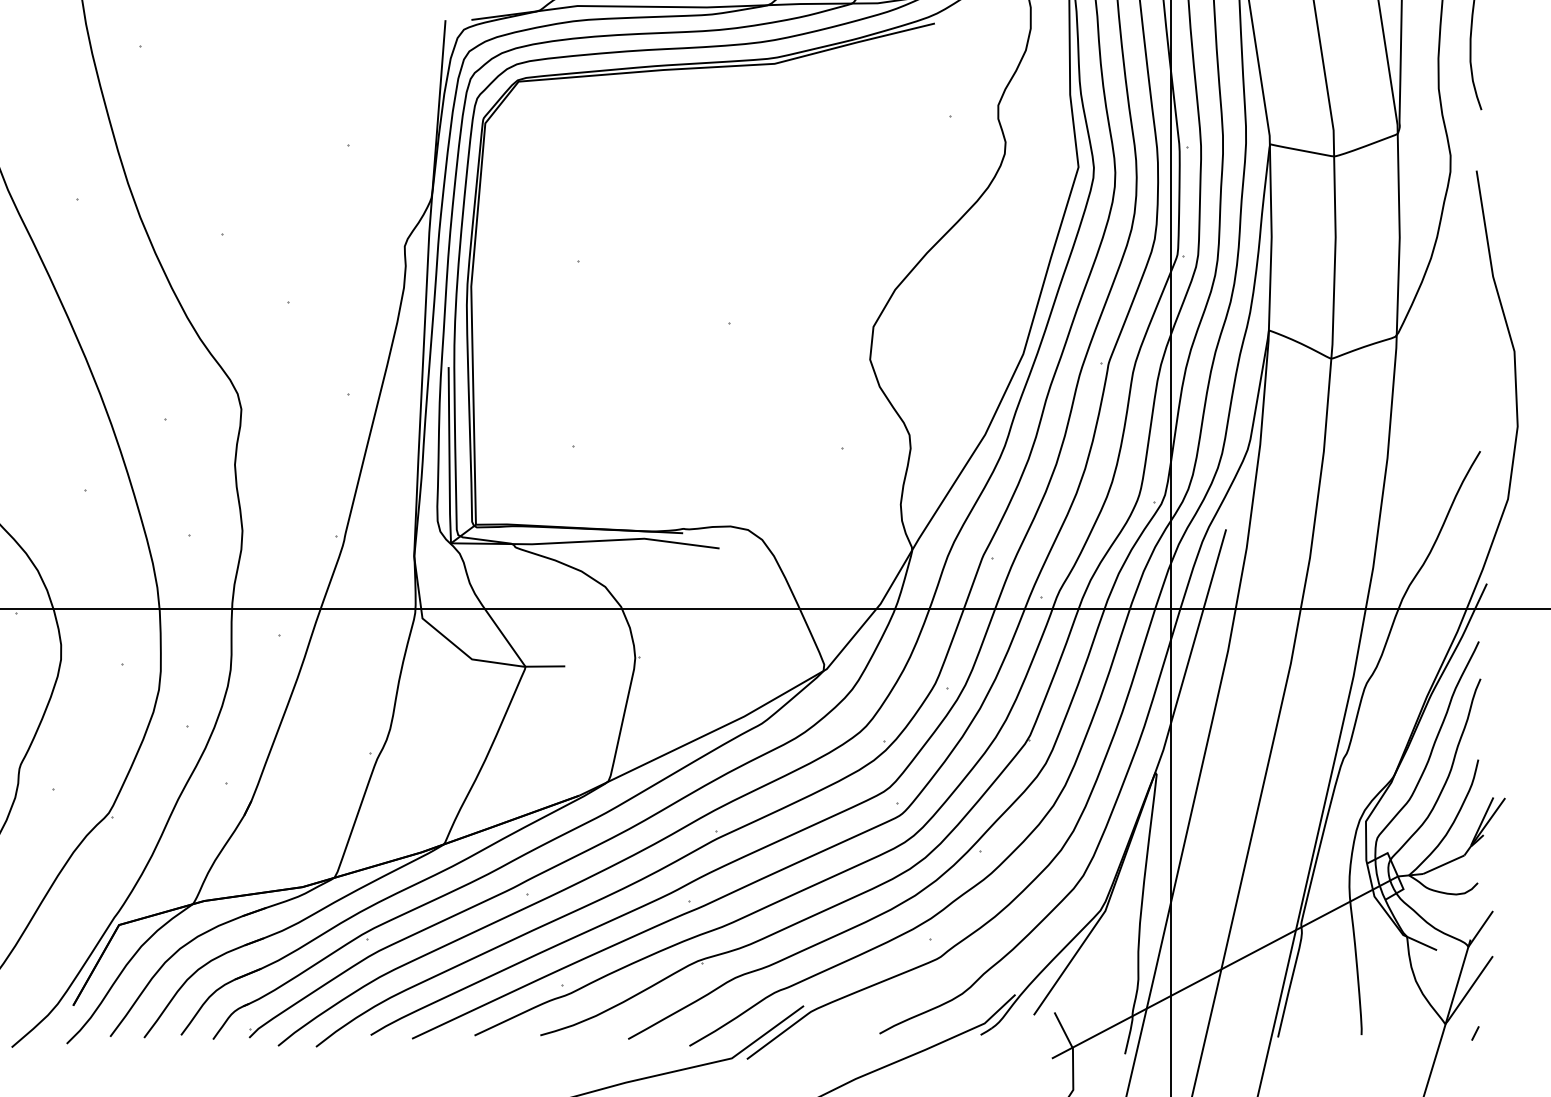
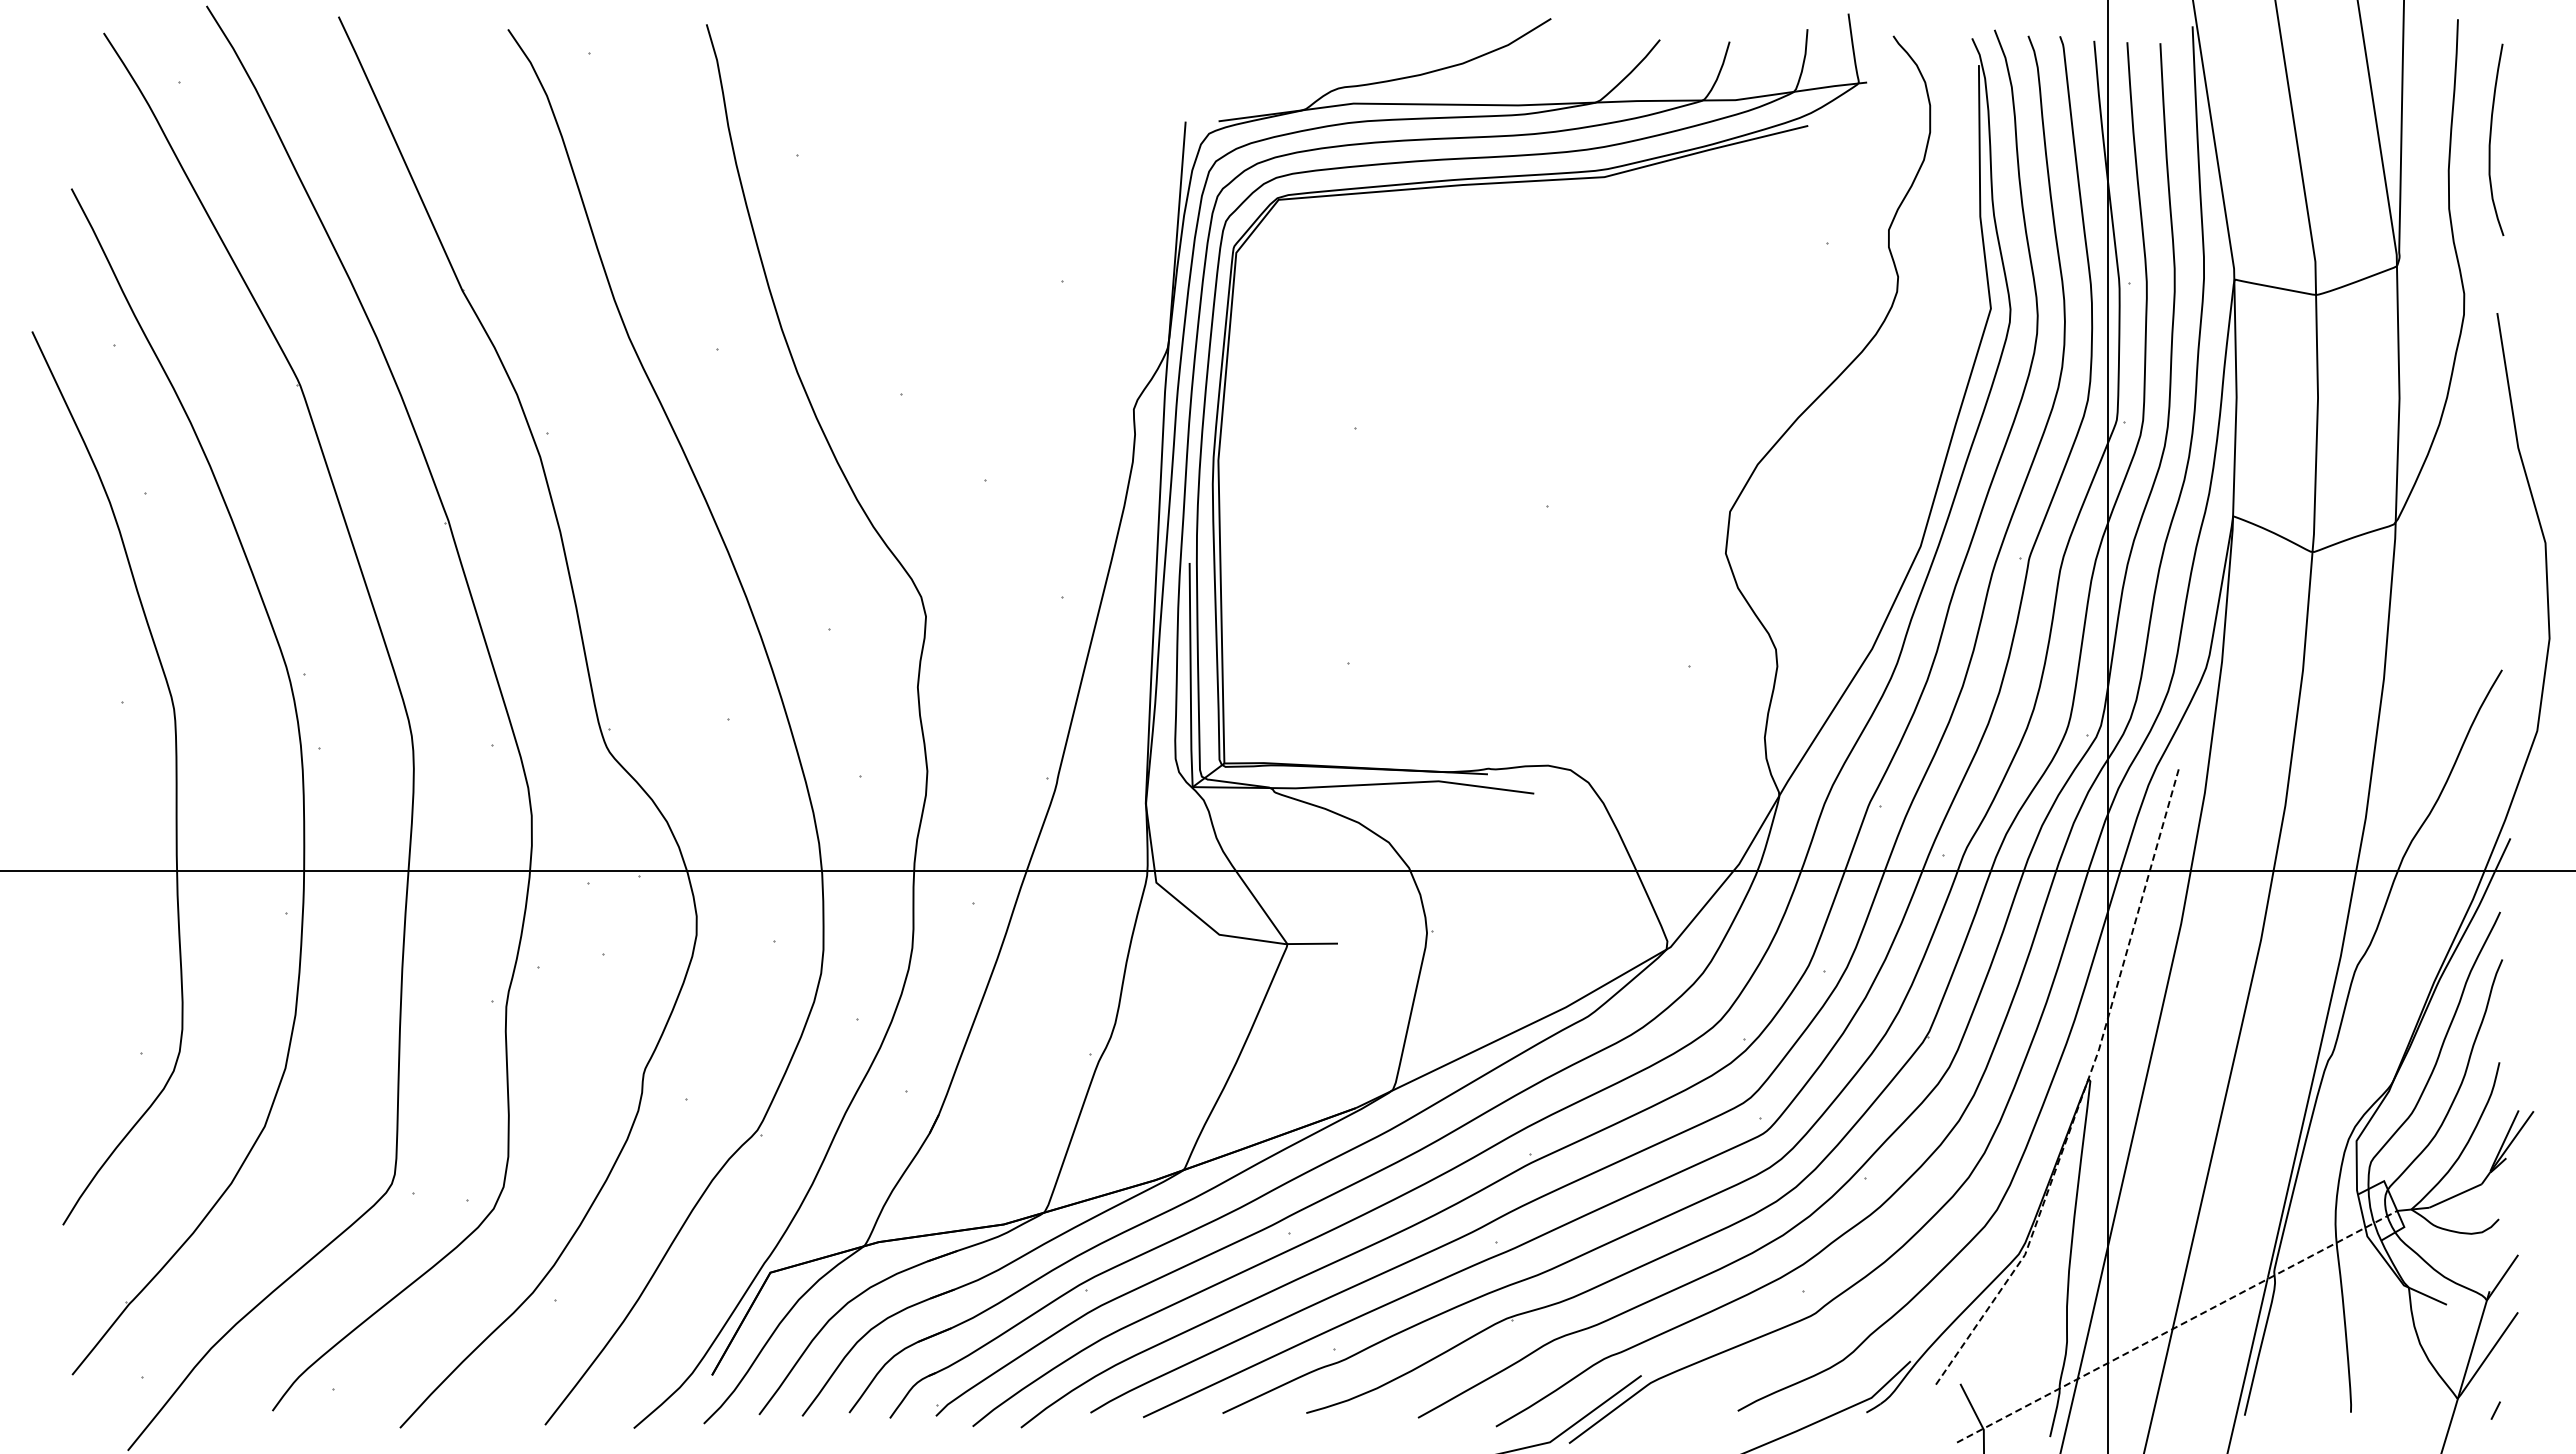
line: (1152, 782) -> (2084, 1091), solid -> dashed
line: (1225, 967) -> (2177, 1326), solid -> dashed

